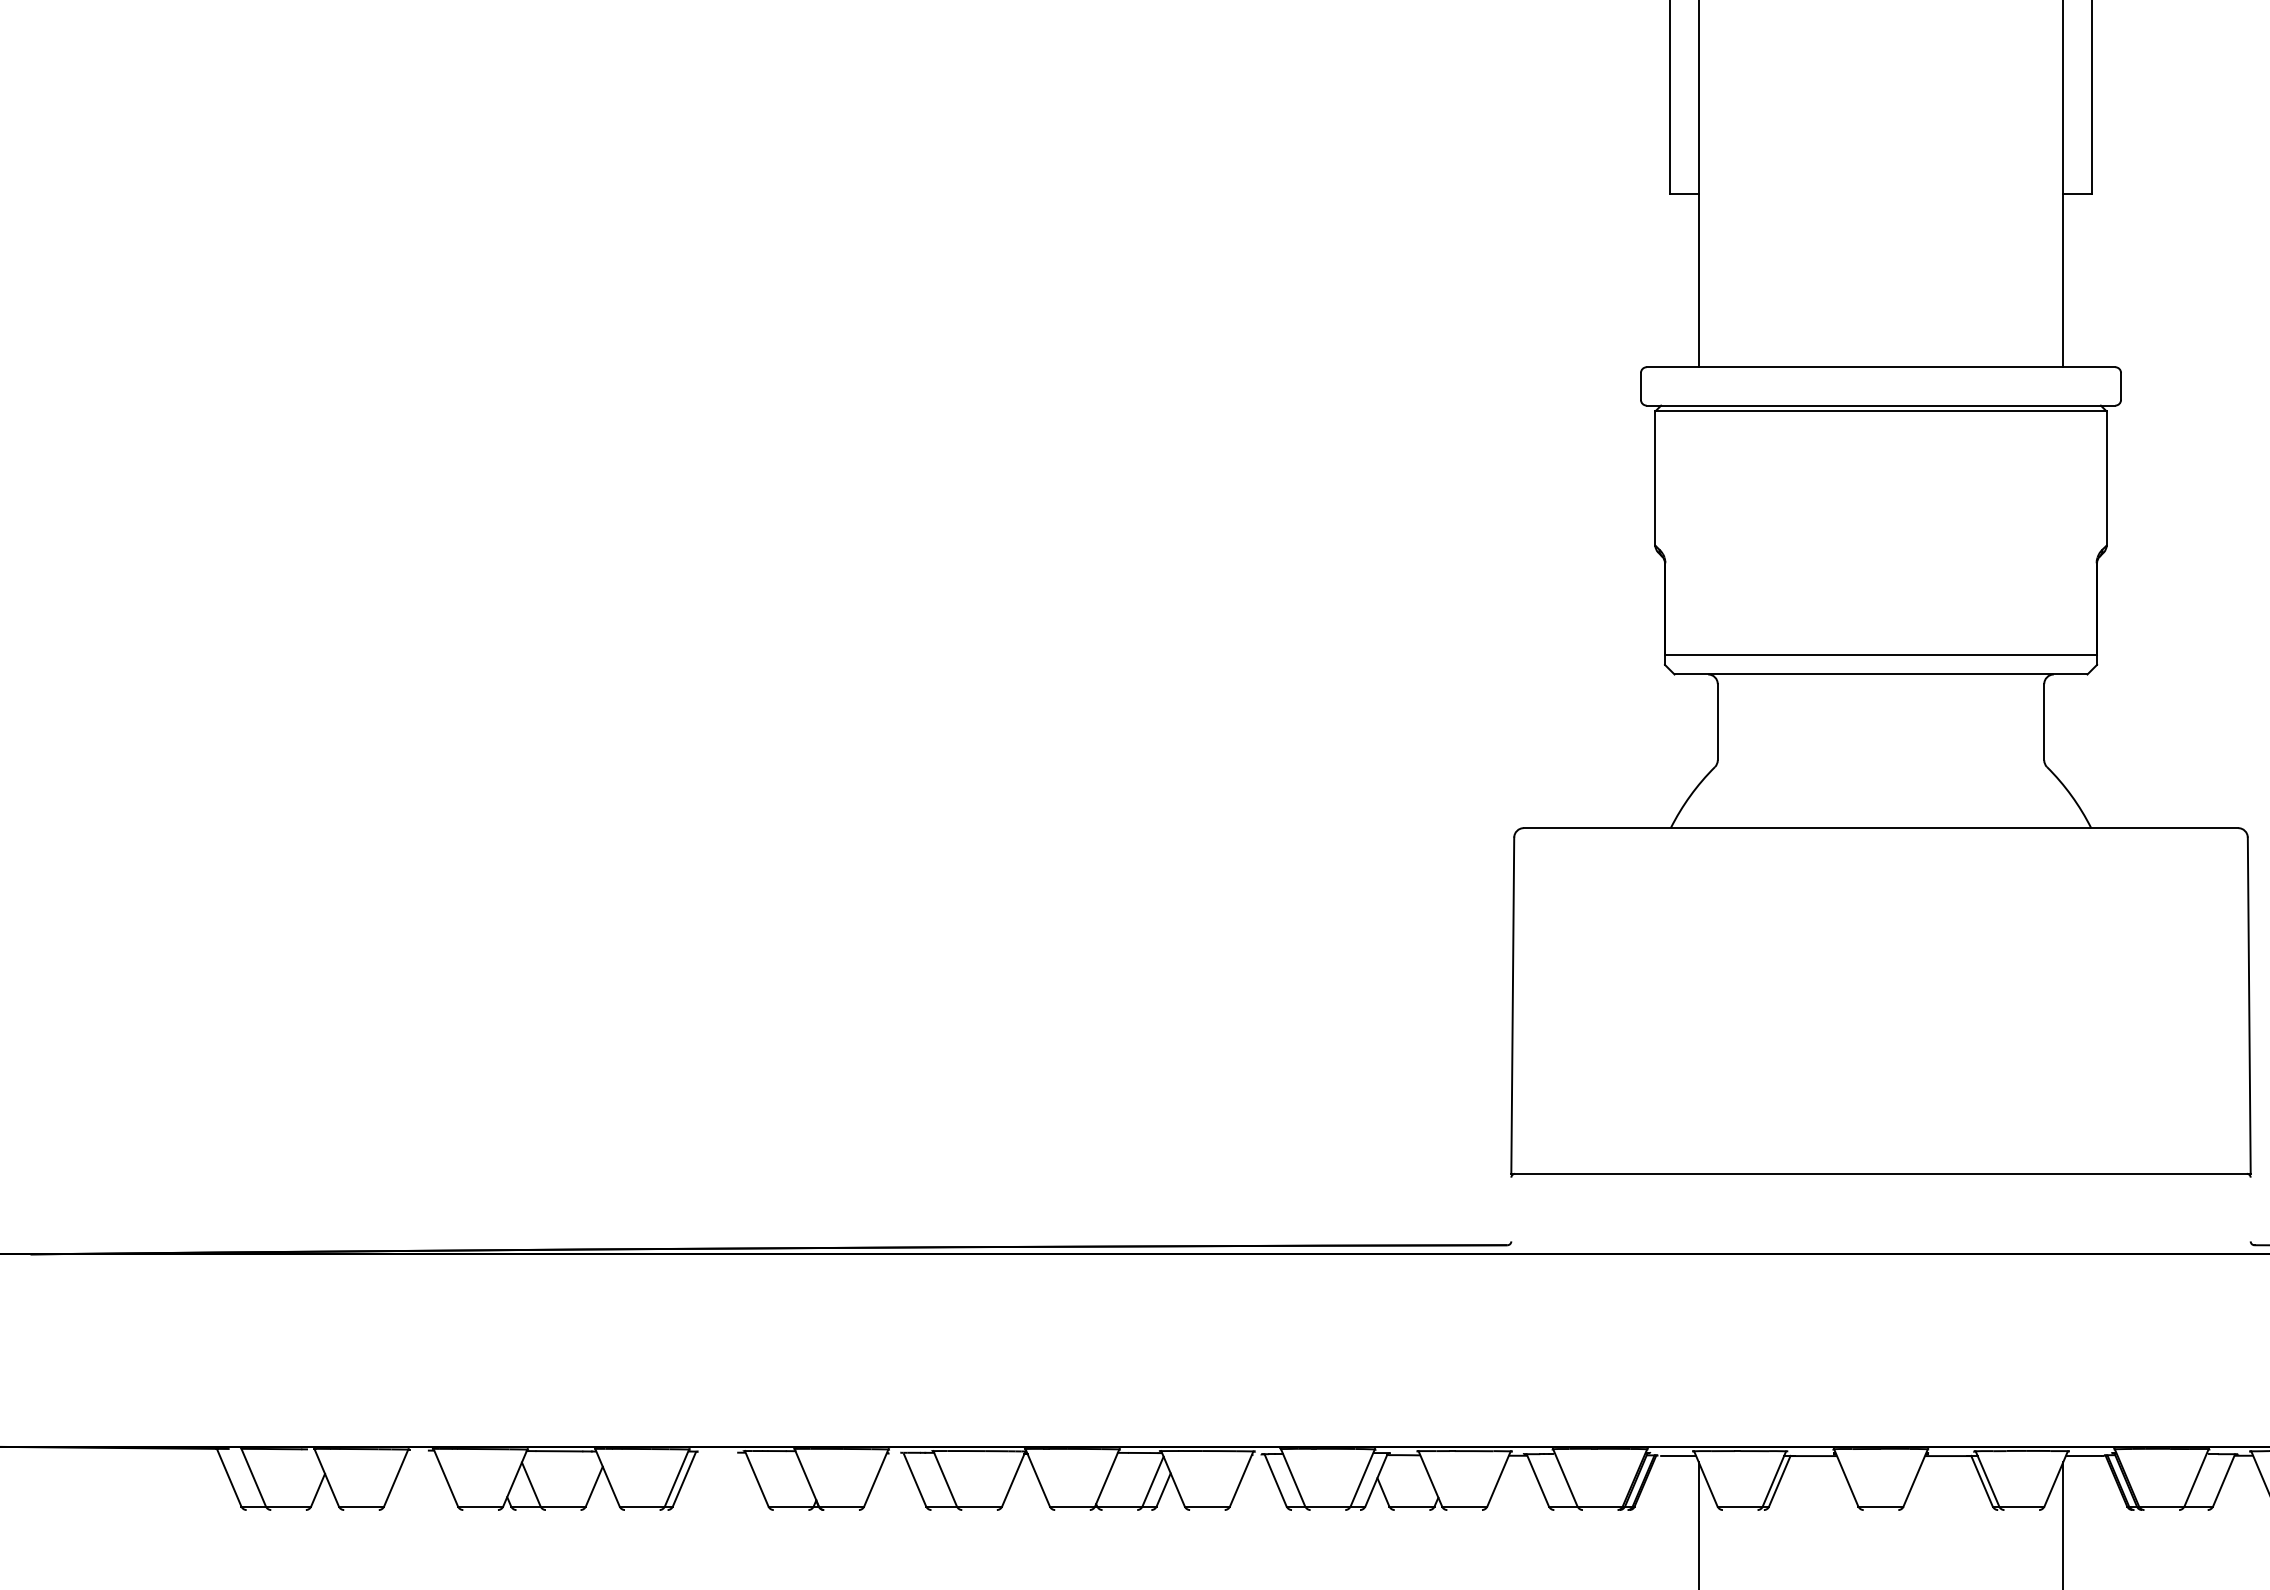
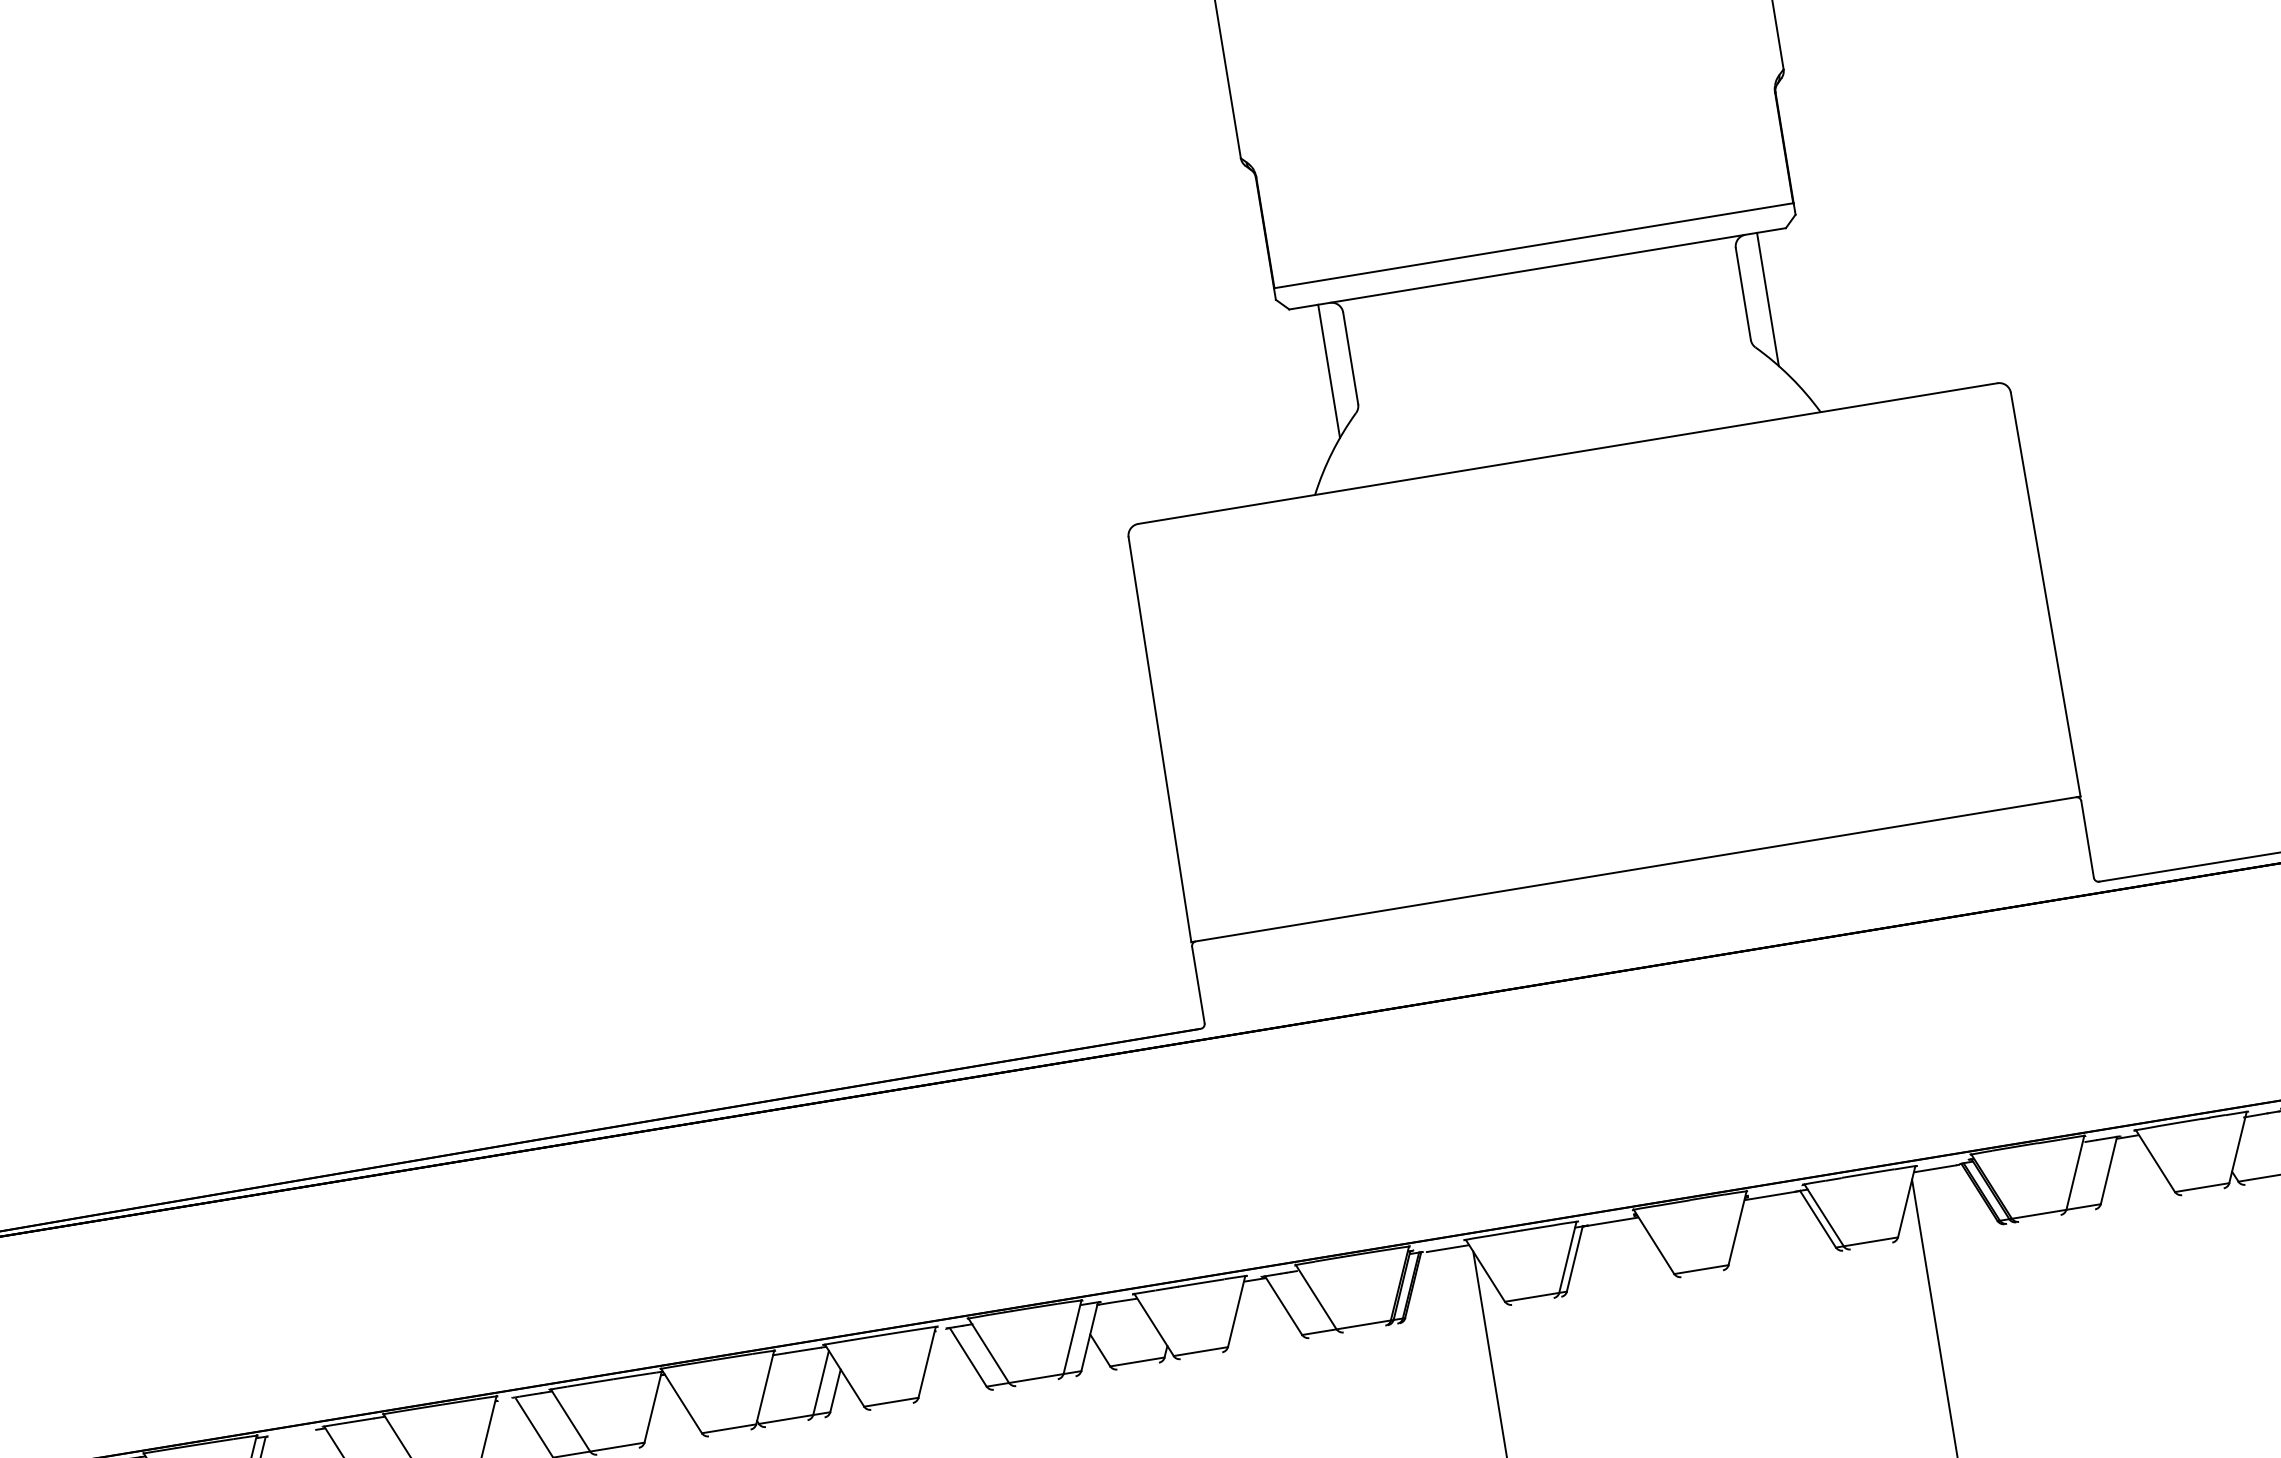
line: (1698, 729) -> (1328, 370), added
line: (2063, 729) -> (1767, 299), added
line: (1511, 1209) -> (1198, 985), added
line: (2250, 1209) -> (2087, 839), added

